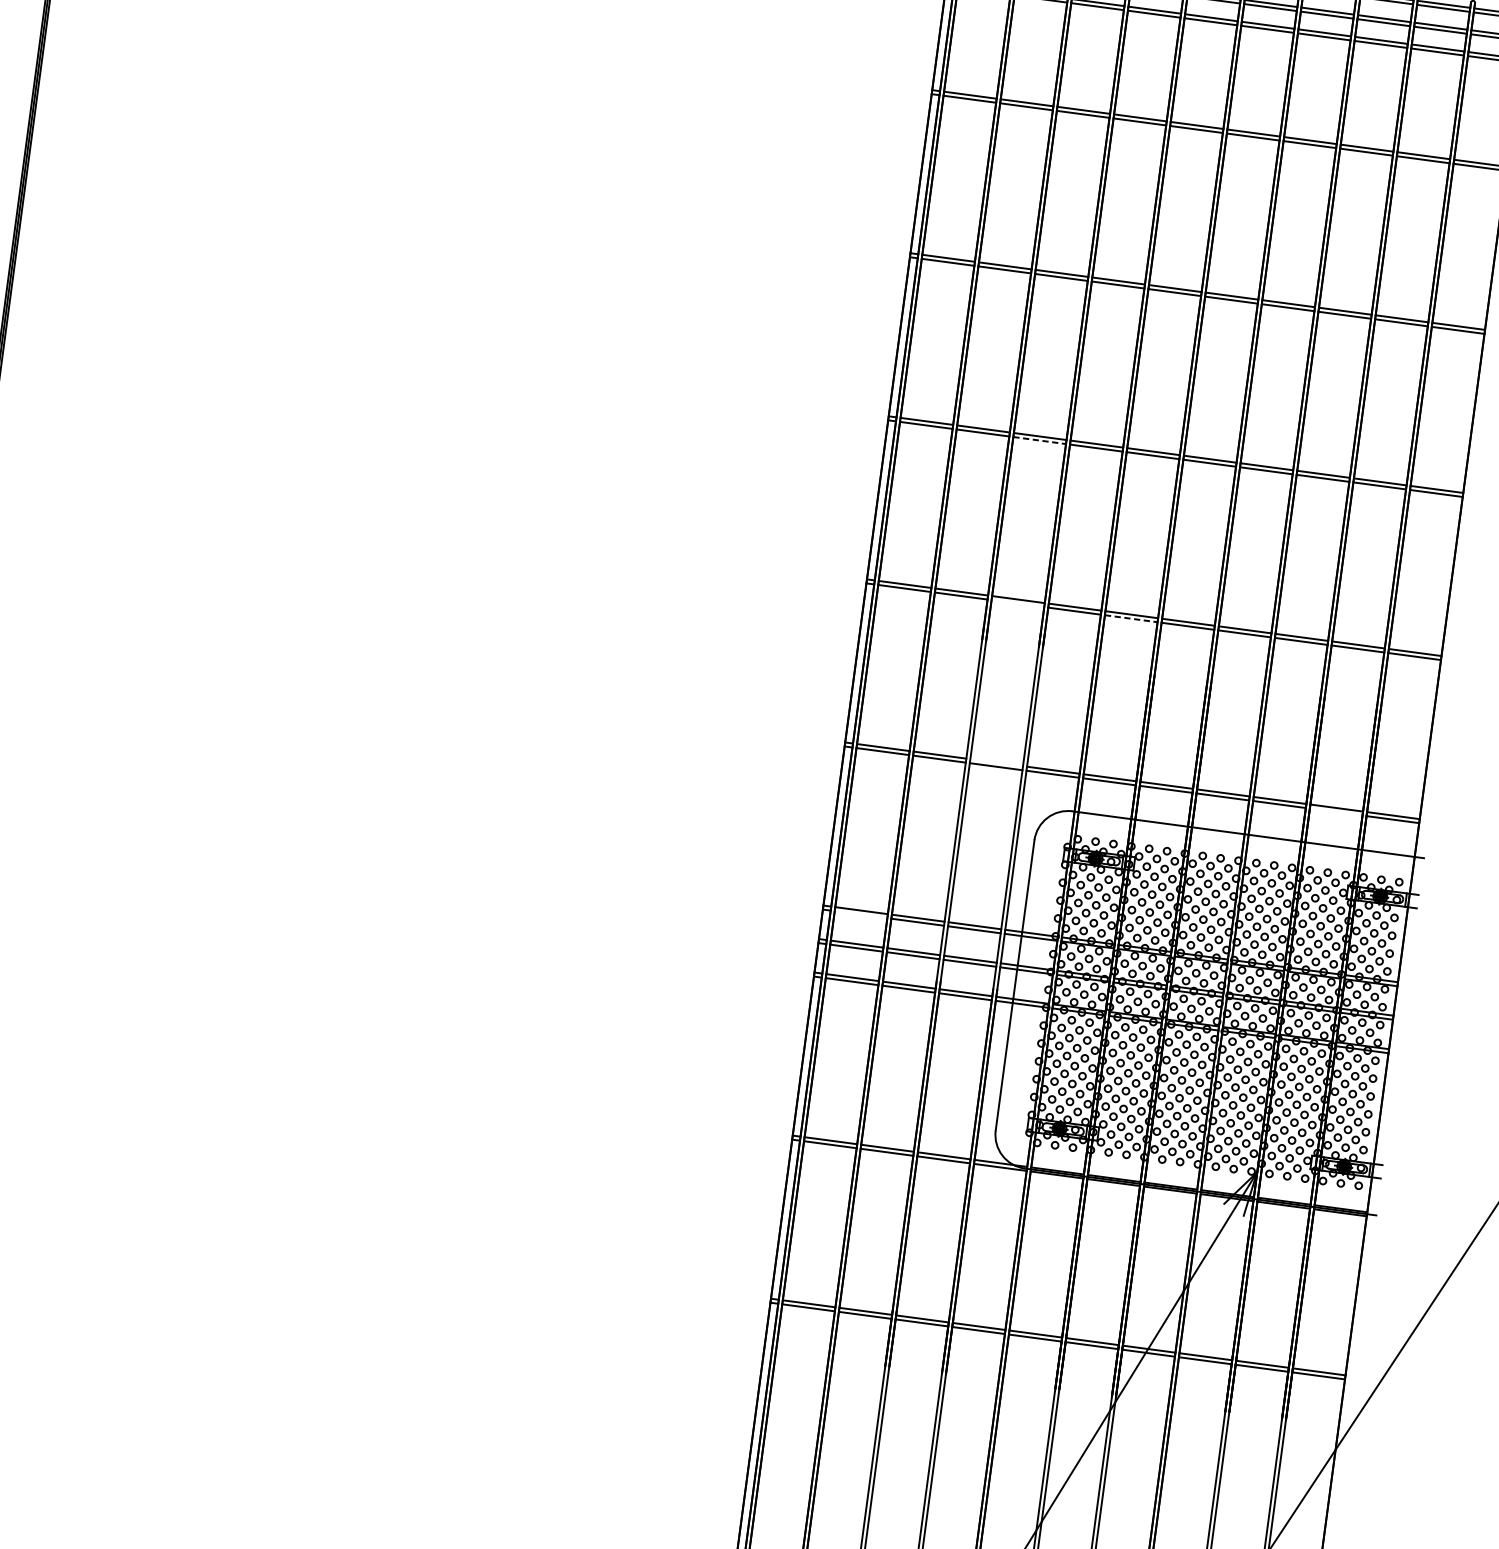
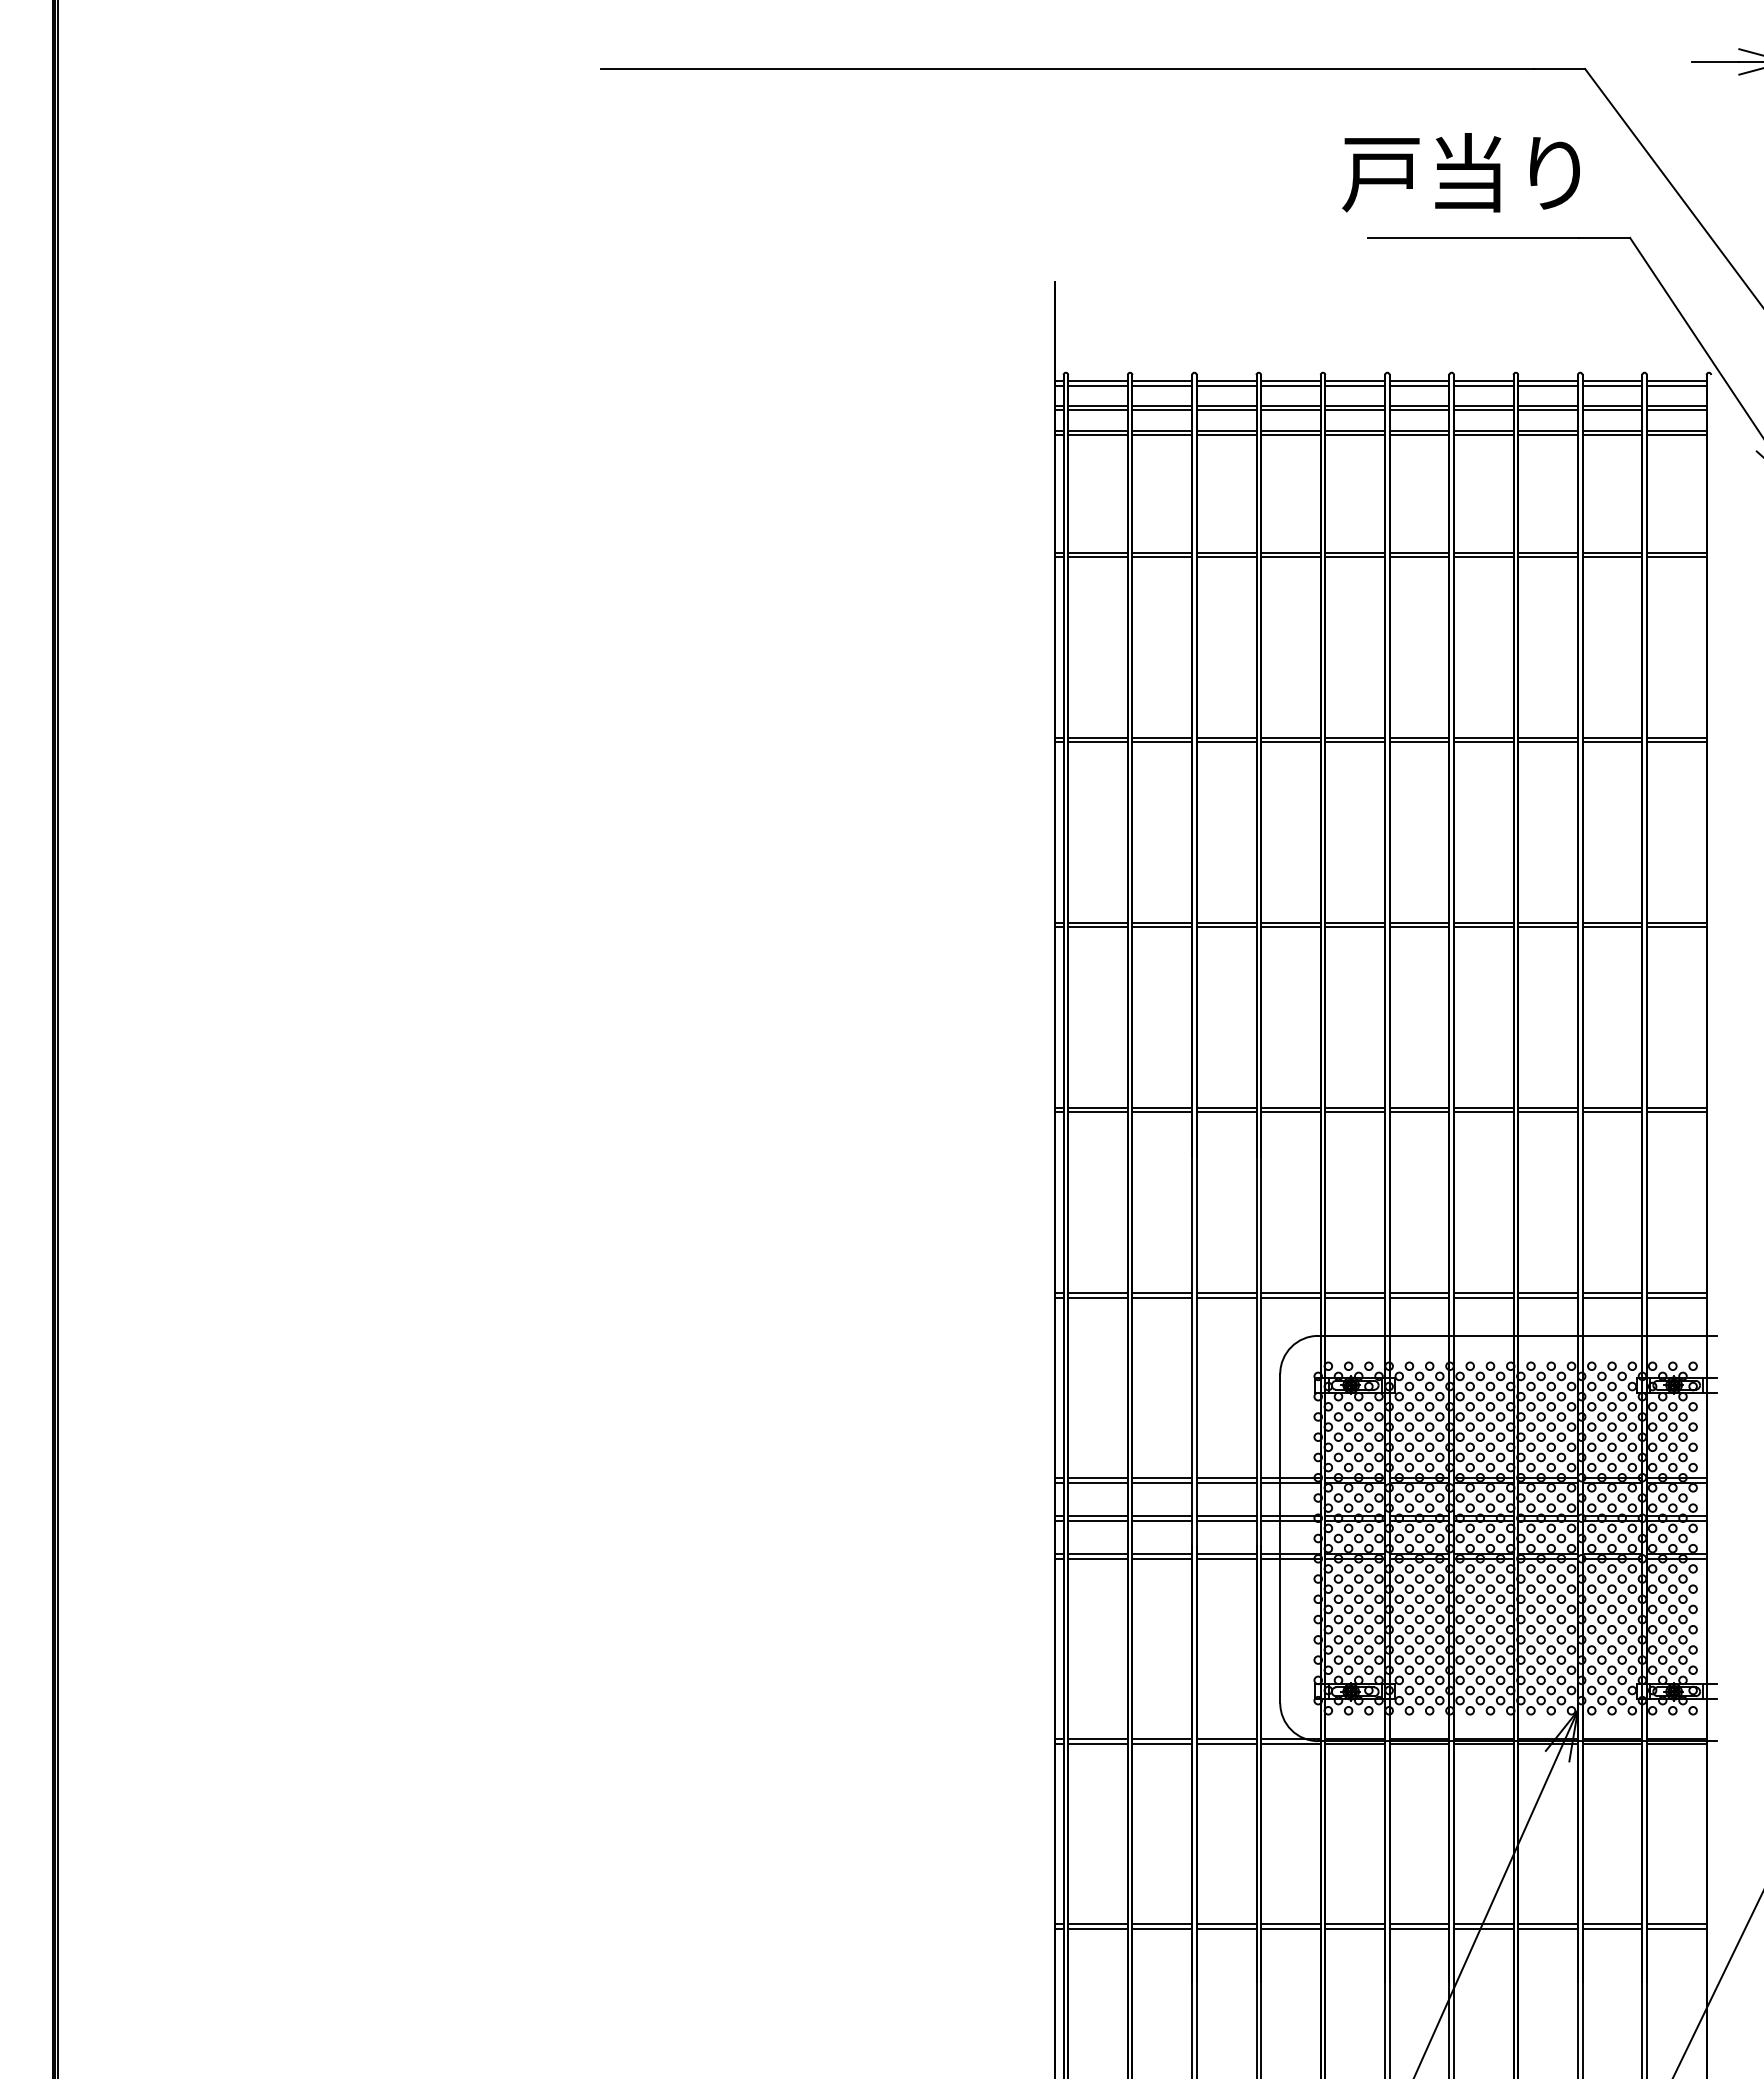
line: (1039, 440) -> (1226, 927), dashed -> solid
line: (1017, 603) -> (1226, 1112), added
line: (1131, 618) -> (1355, 1112), dashed -> solid
line: (996, 762) -> (1226, 1292), added
line: (1336, 812) -> (1612, 1297), added
line: (860, 914) -> (1097, 1482), added

